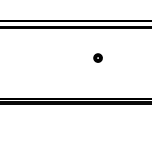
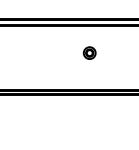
part: (97, 57) -> (89, 52), size x1.67

